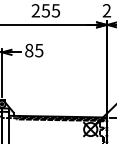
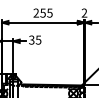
text: (28, 49) -> (31, 39), 85 -> 35

